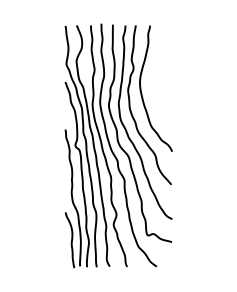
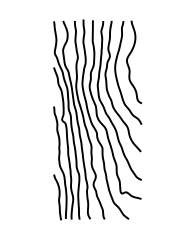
curve: (156, 78) -> (128, 64), added

